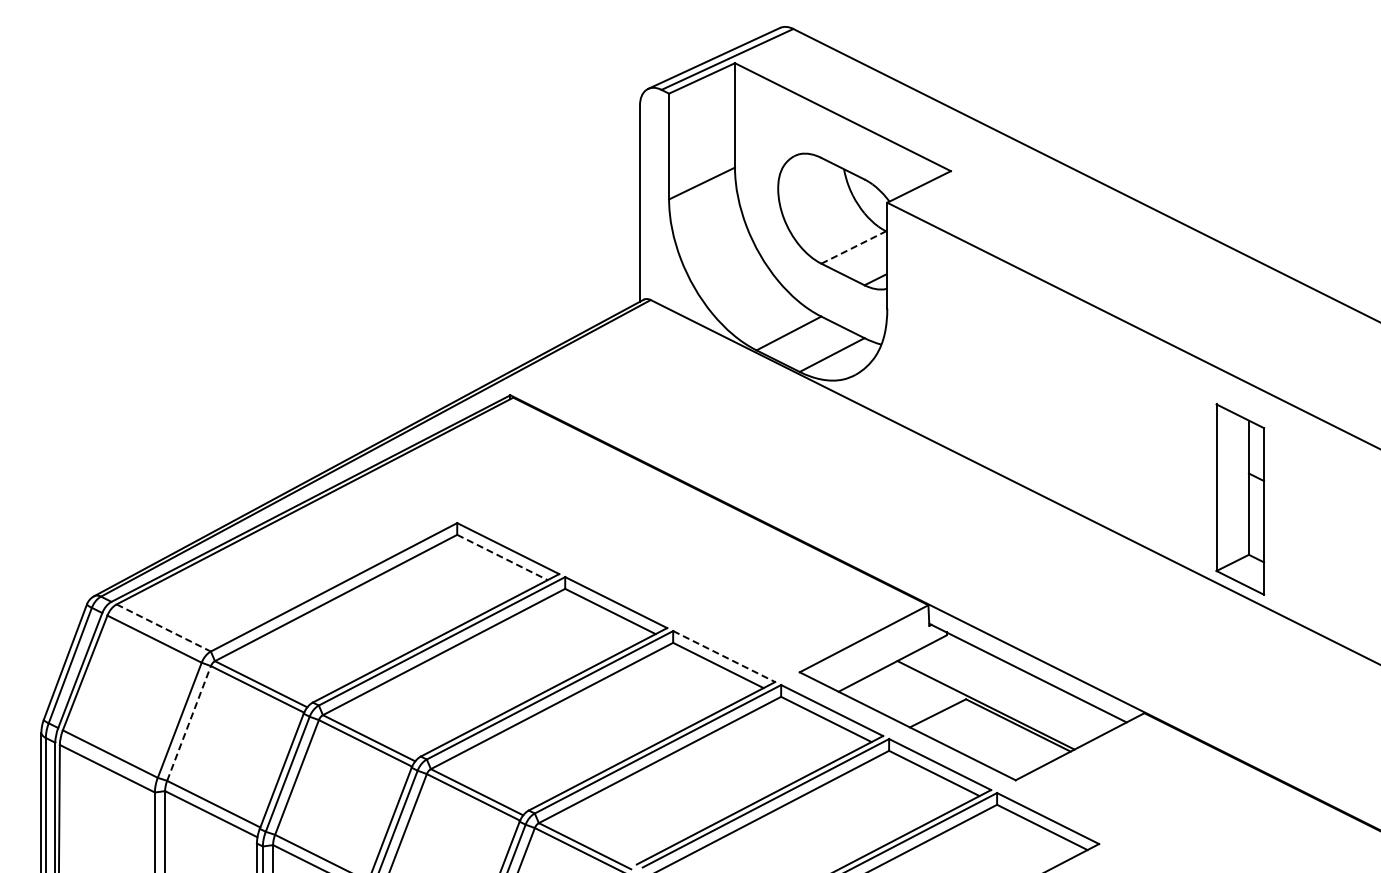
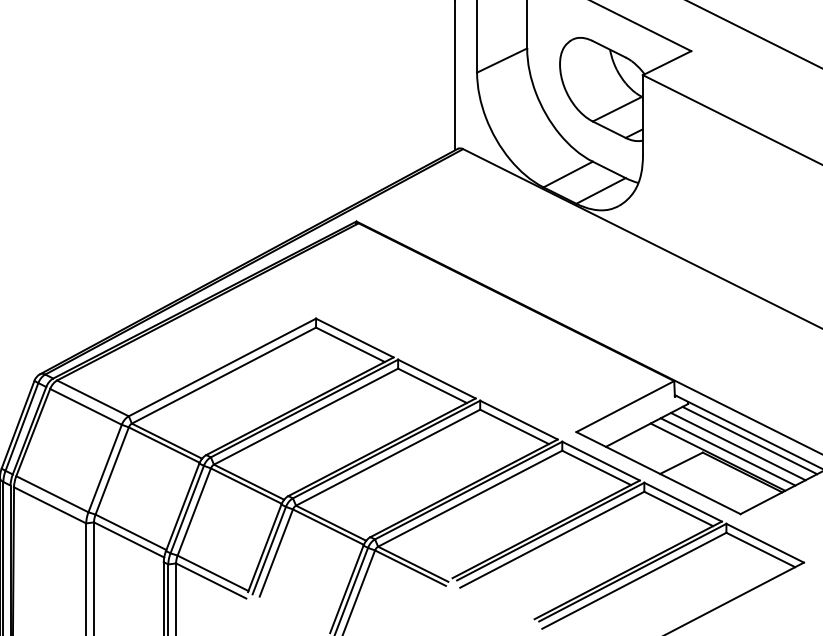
line: (854, 247) -> (618, 109), dashed -> solid
line: (502, 557) -> (350, 344), dashed -> solid
line: (163, 627) -> (92, 398), dashed -> solid
line: (724, 656) -> (519, 420), dashed -> solid
line: (1027, 683) -> (749, 440), added
line: (1012, 691) -> (738, 446), added
line: (998, 698) -> (727, 451), added
line: (189, 723) -> (112, 470), dashed -> solid

